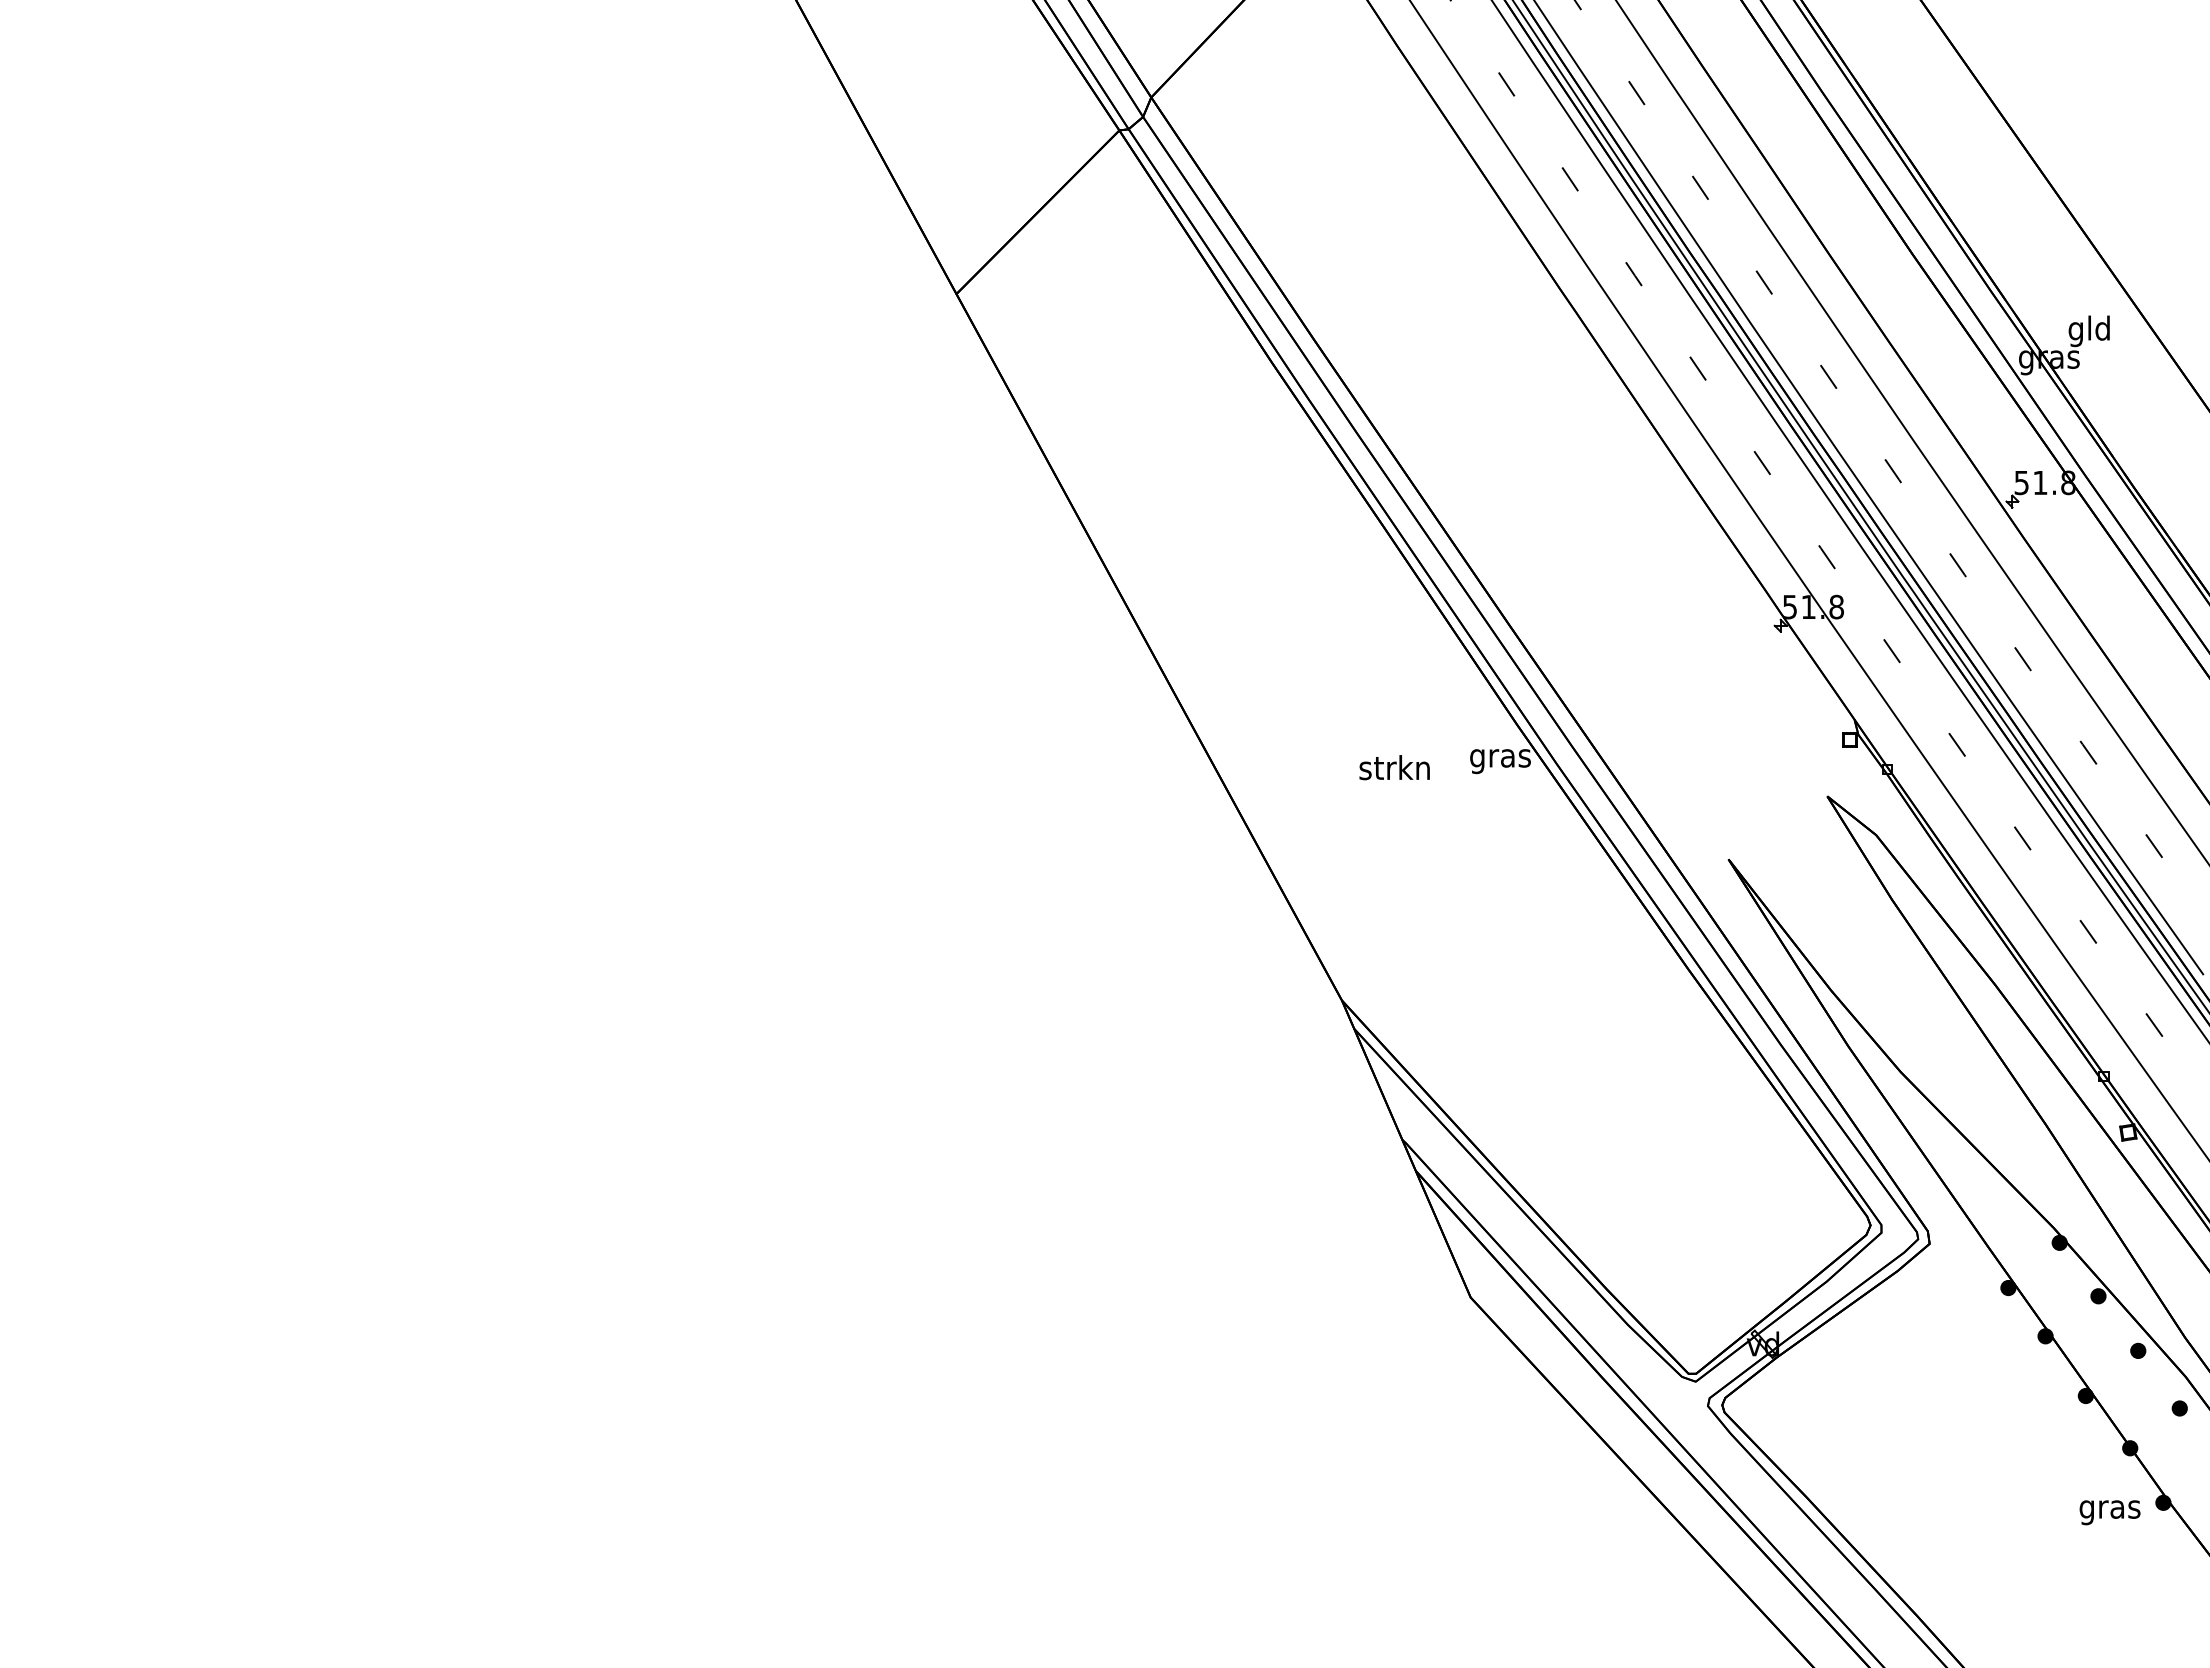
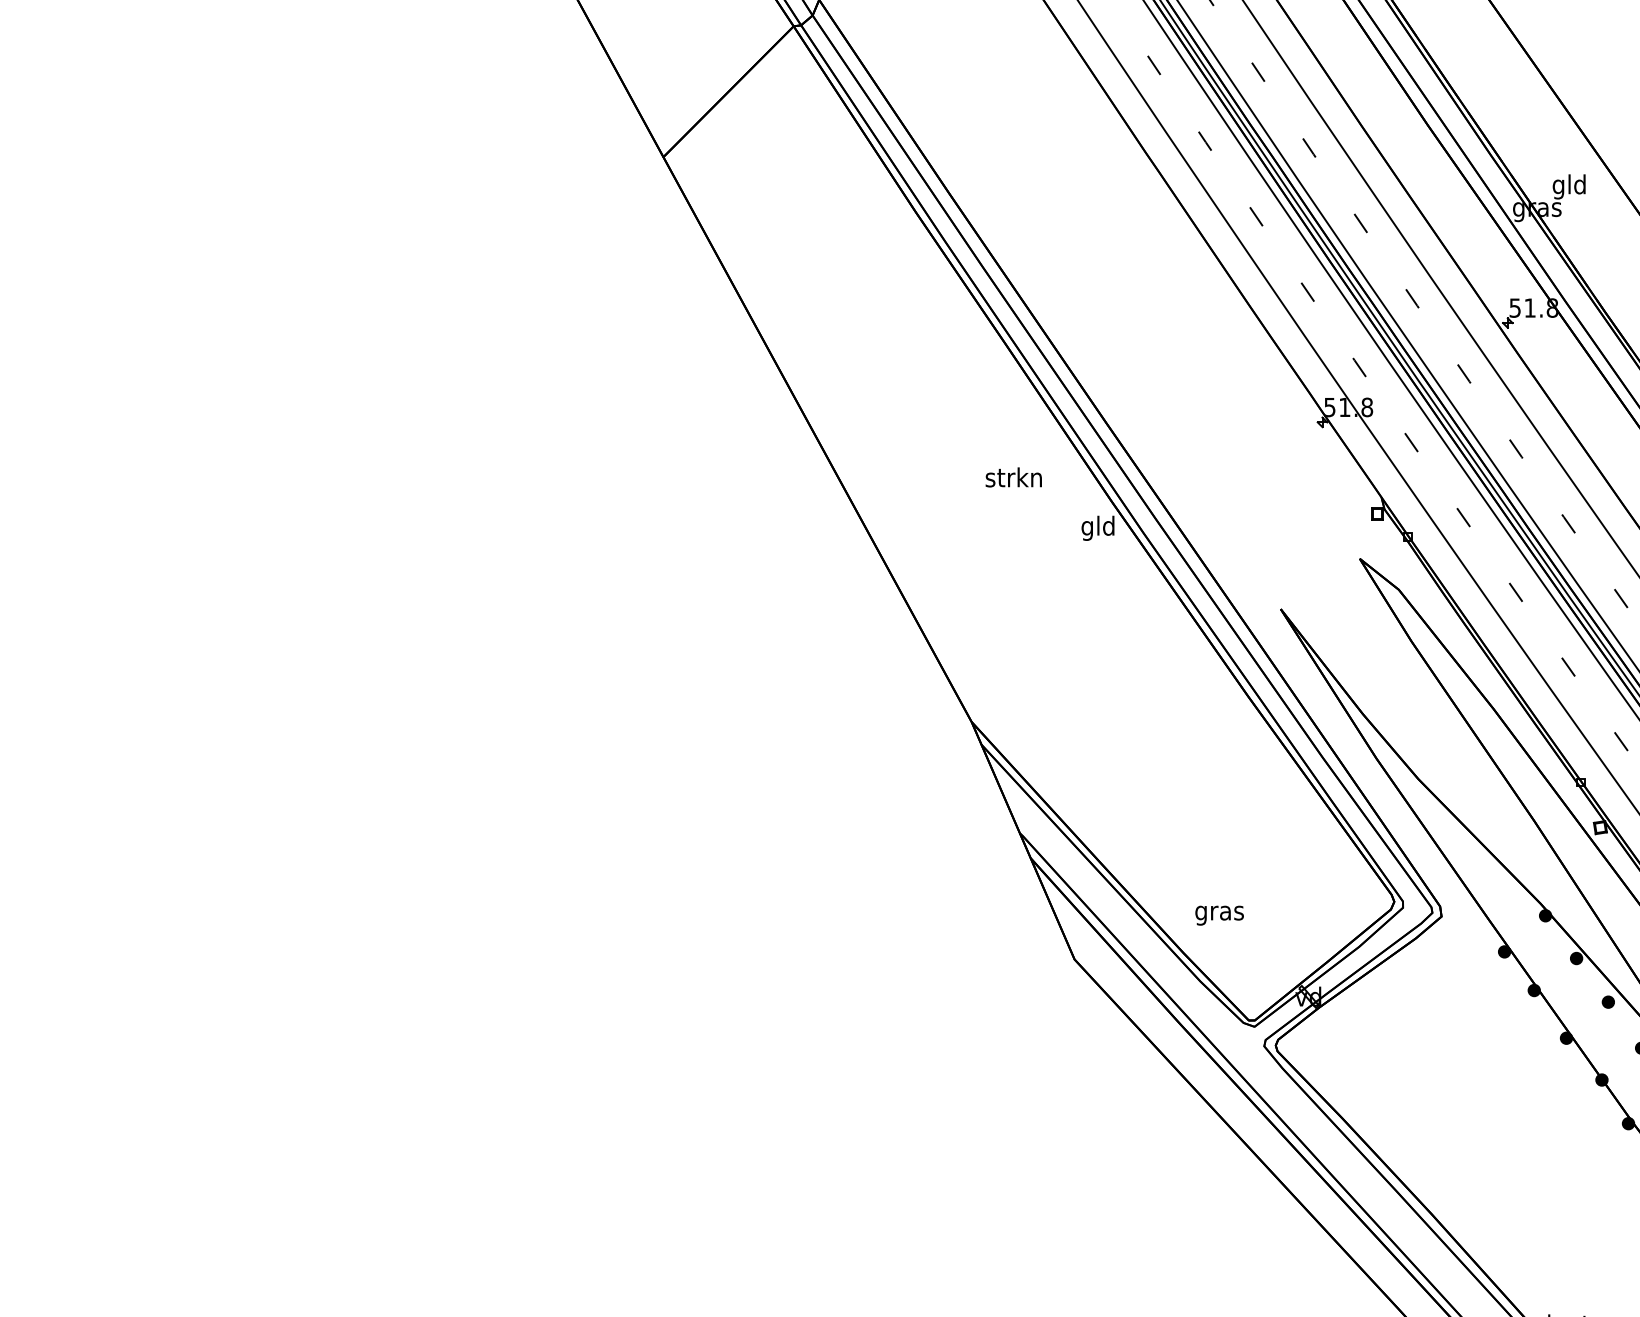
text: (1500, 758) -> (1098, 528), gras -> gld
text: (1394, 767) -> (1013, 477), moved
text: (2109, 1512) -> (1219, 915), moved

